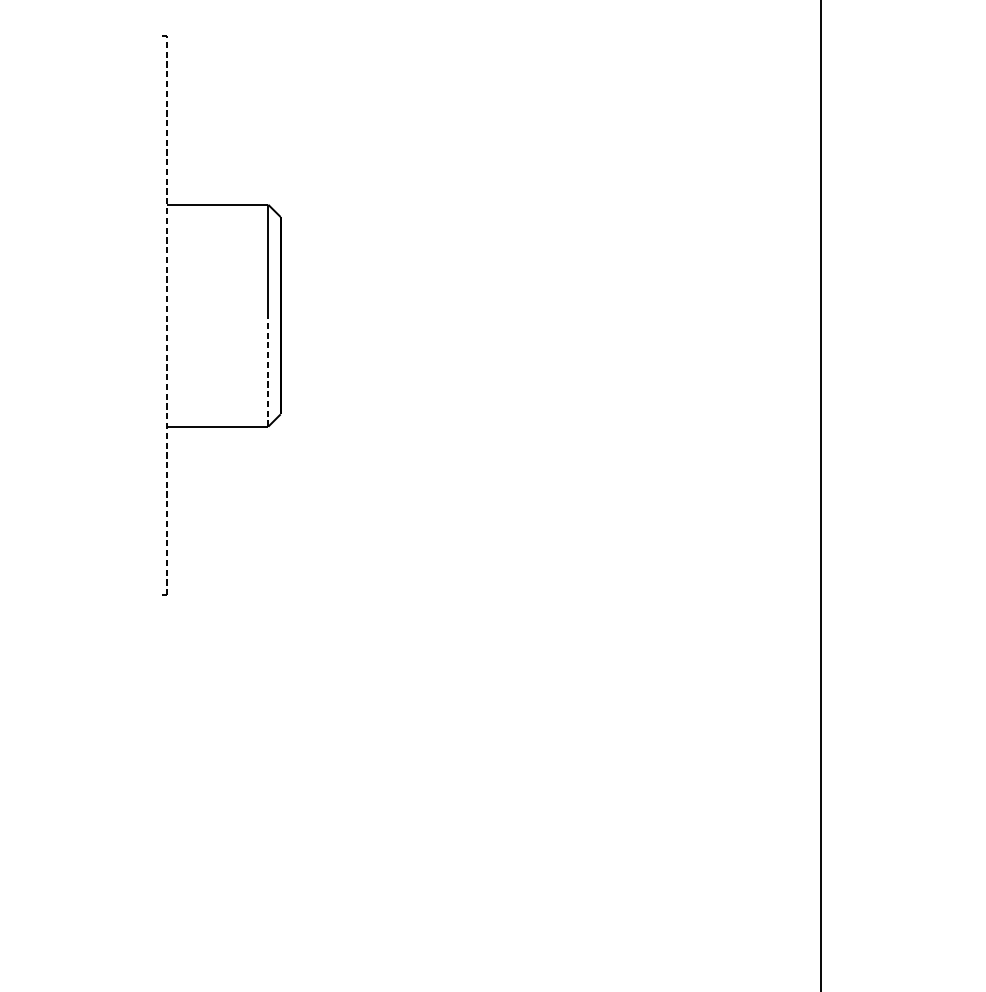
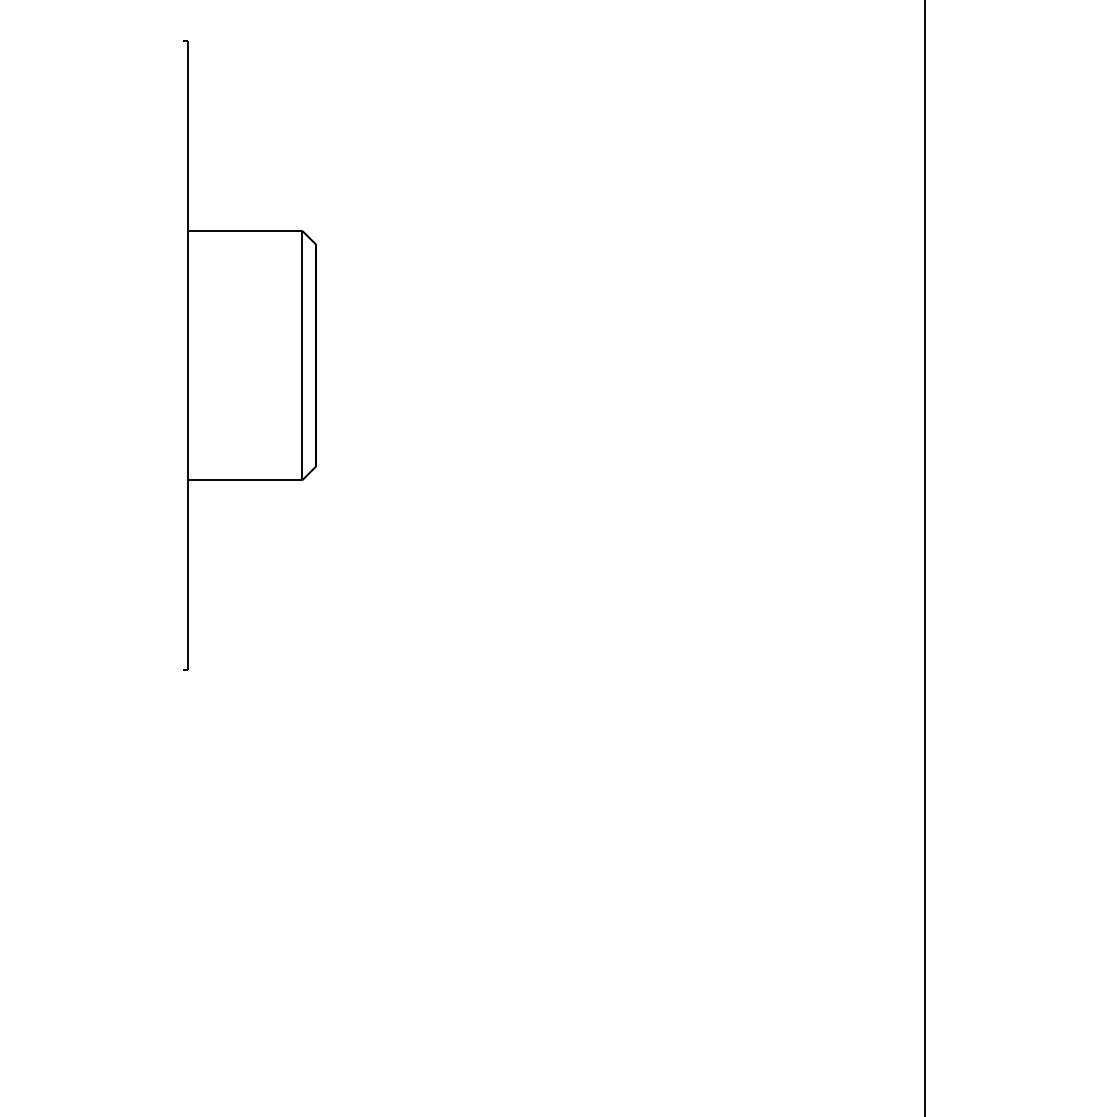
line: (167, 315) -> (188, 355), dashed -> solid
line: (268, 370) -> (302, 417), dashed -> solid

